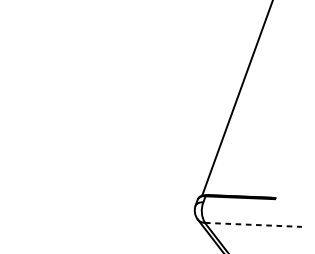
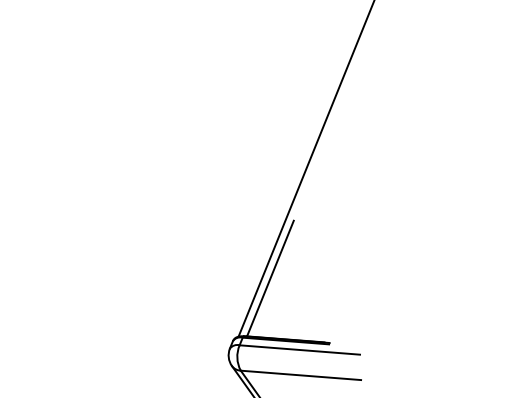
line: (226, 147) -> (270, 278), added
line: (251, 204) -> (299, 349), added
line: (253, 224) -> (301, 375), dashed -> solid

